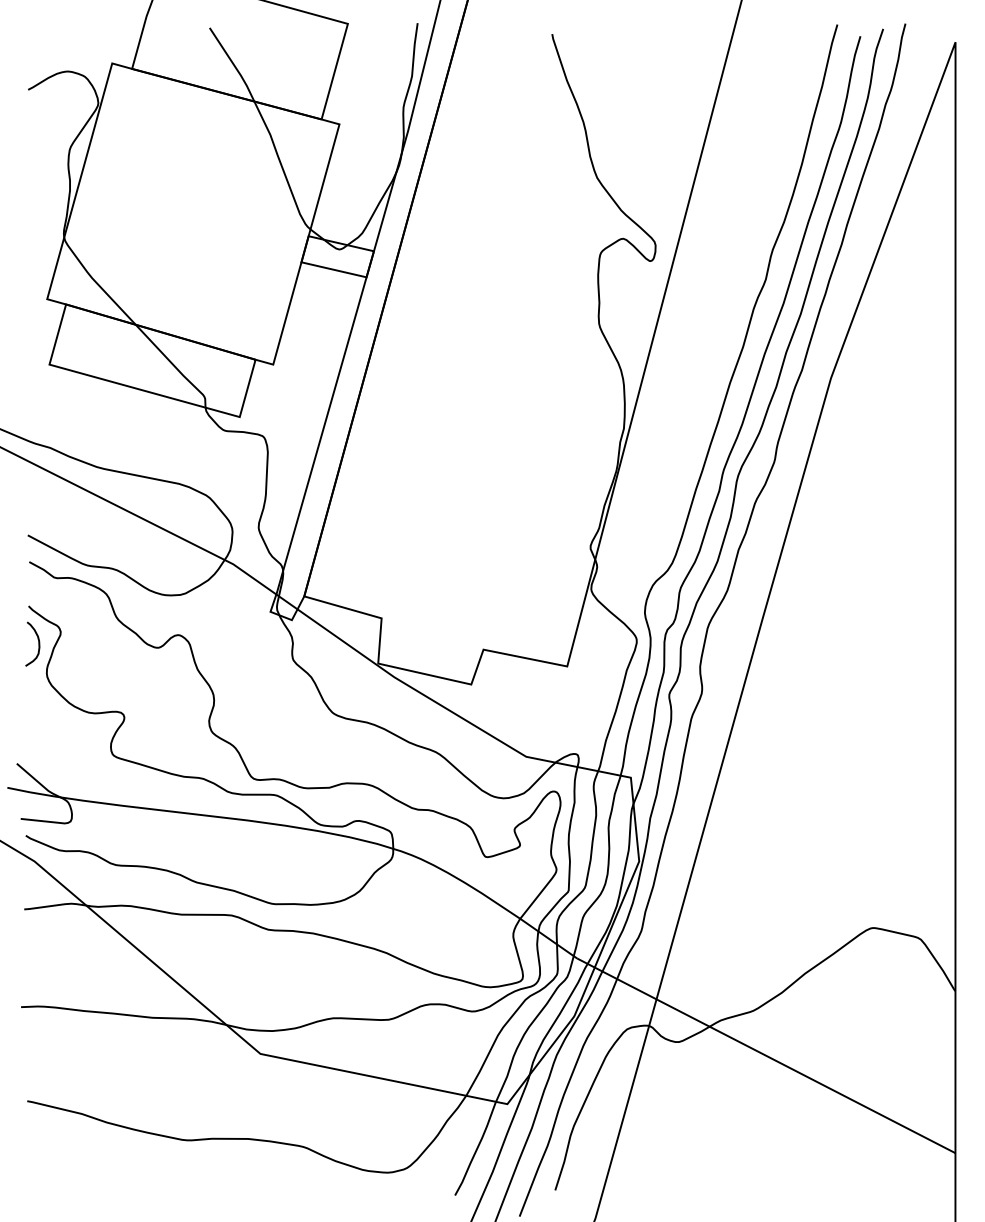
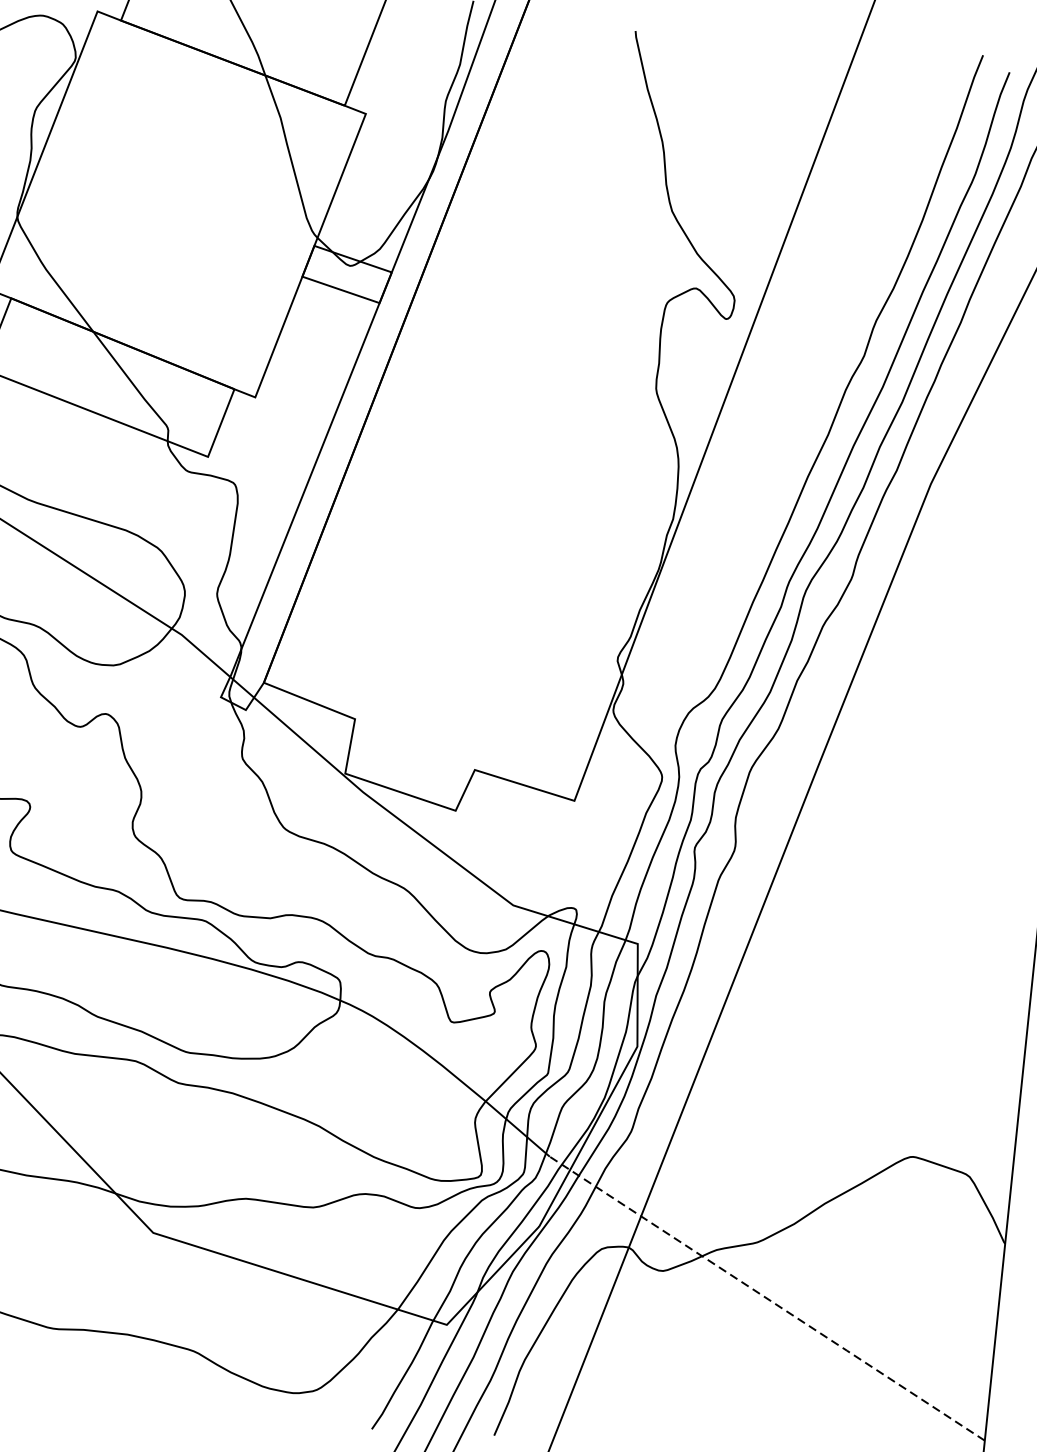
line: (765, 1055) -> (766, 1298), solid -> dashed

